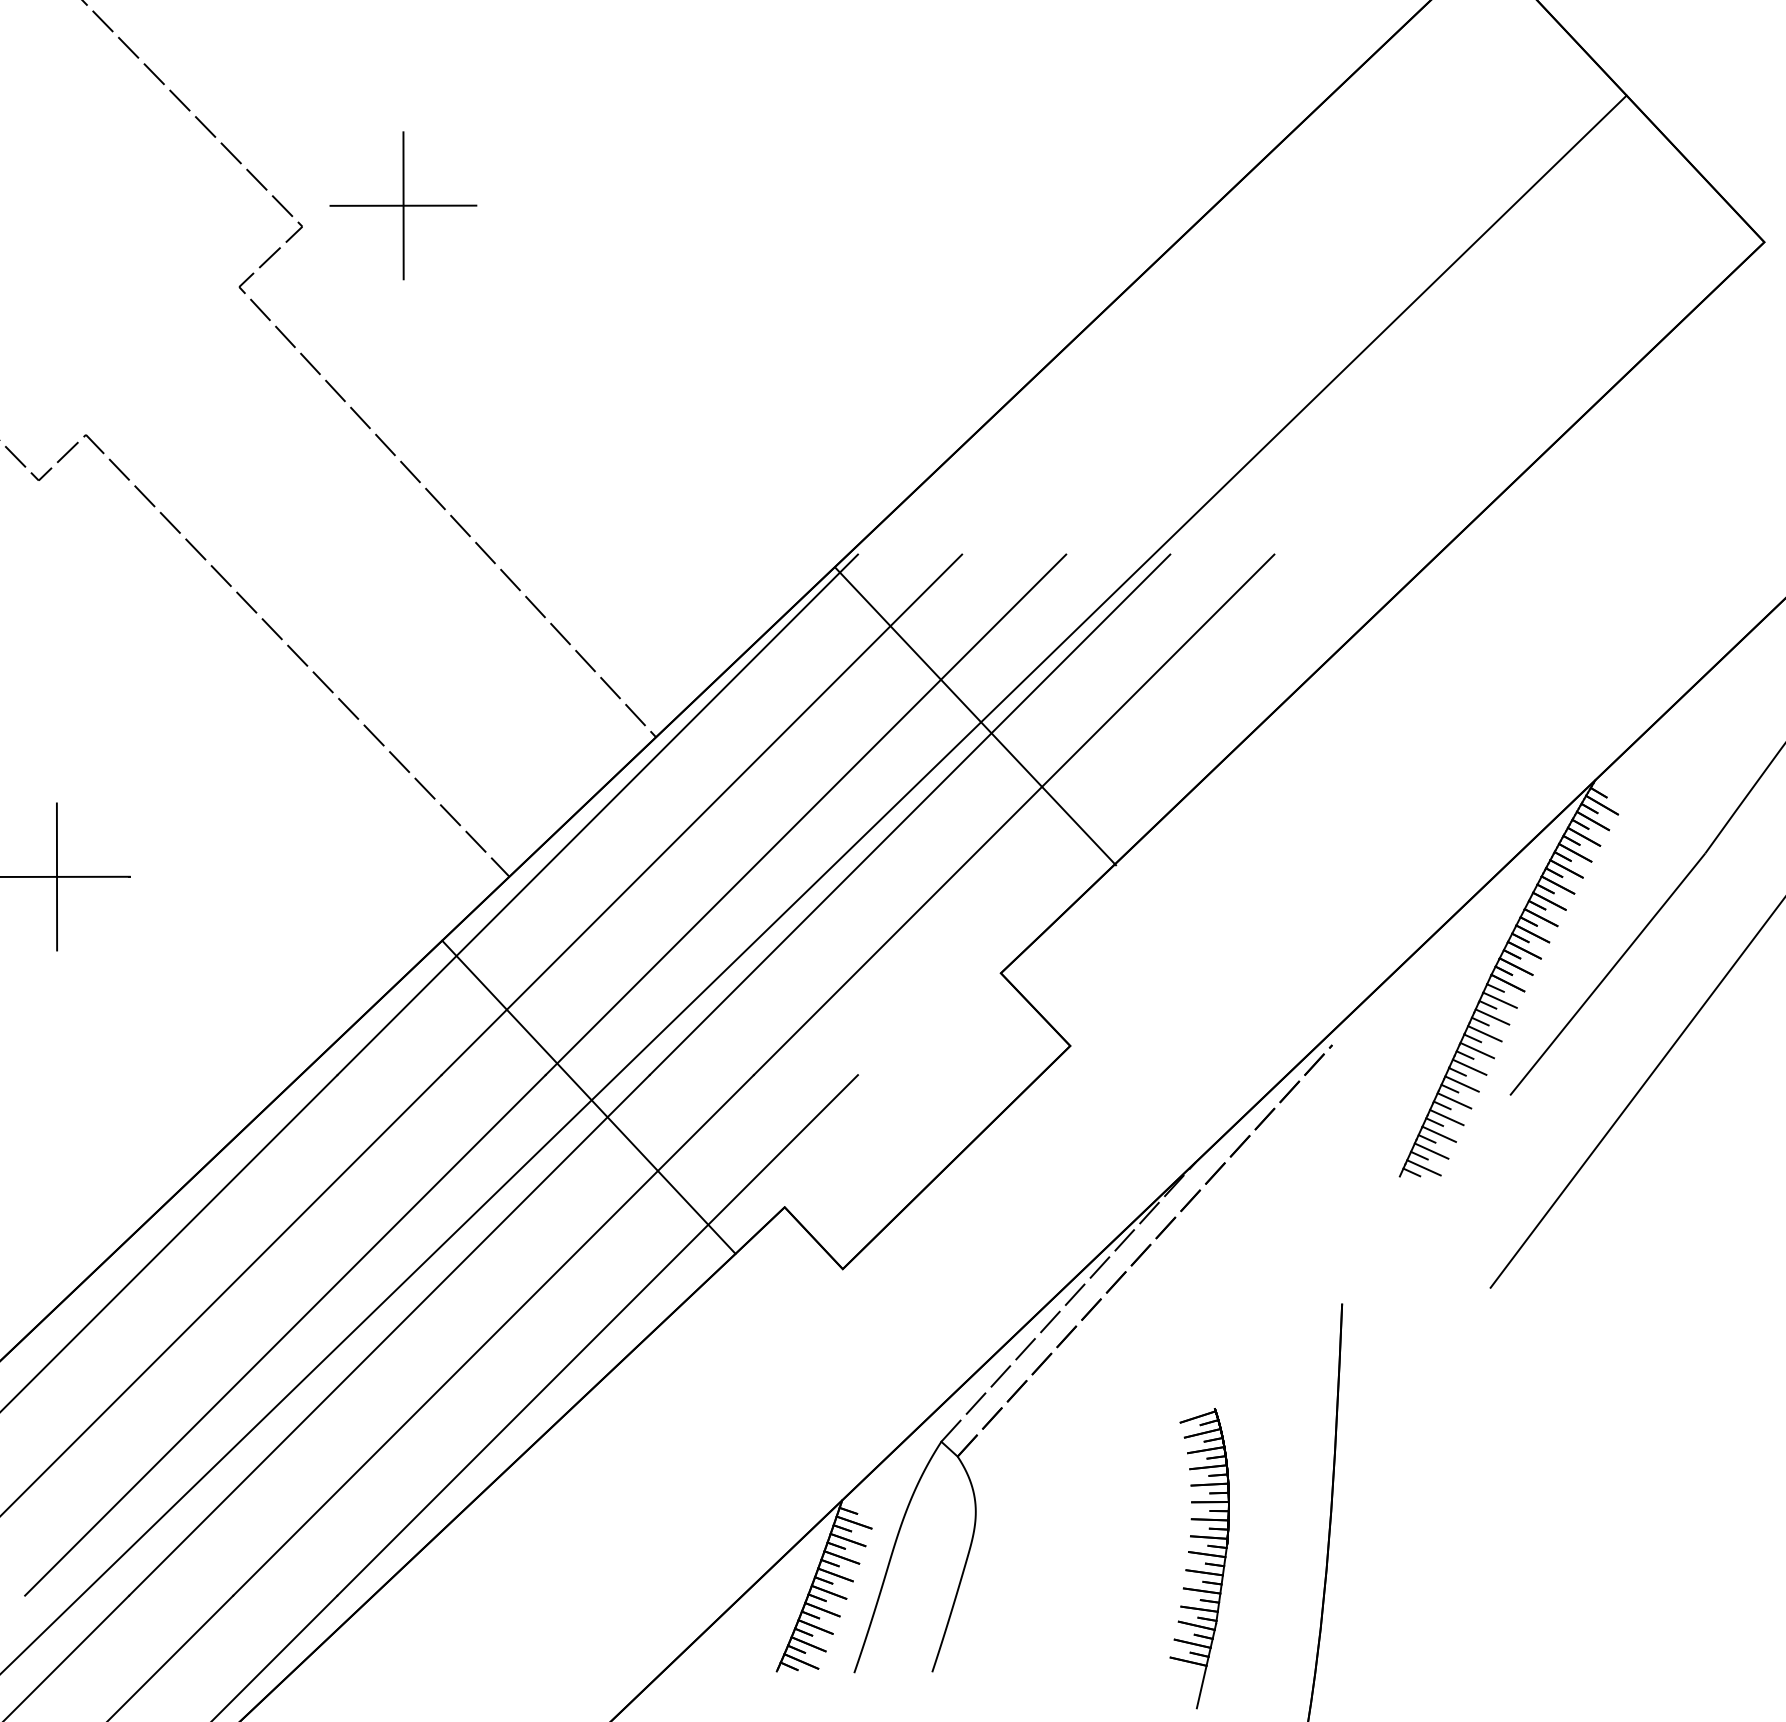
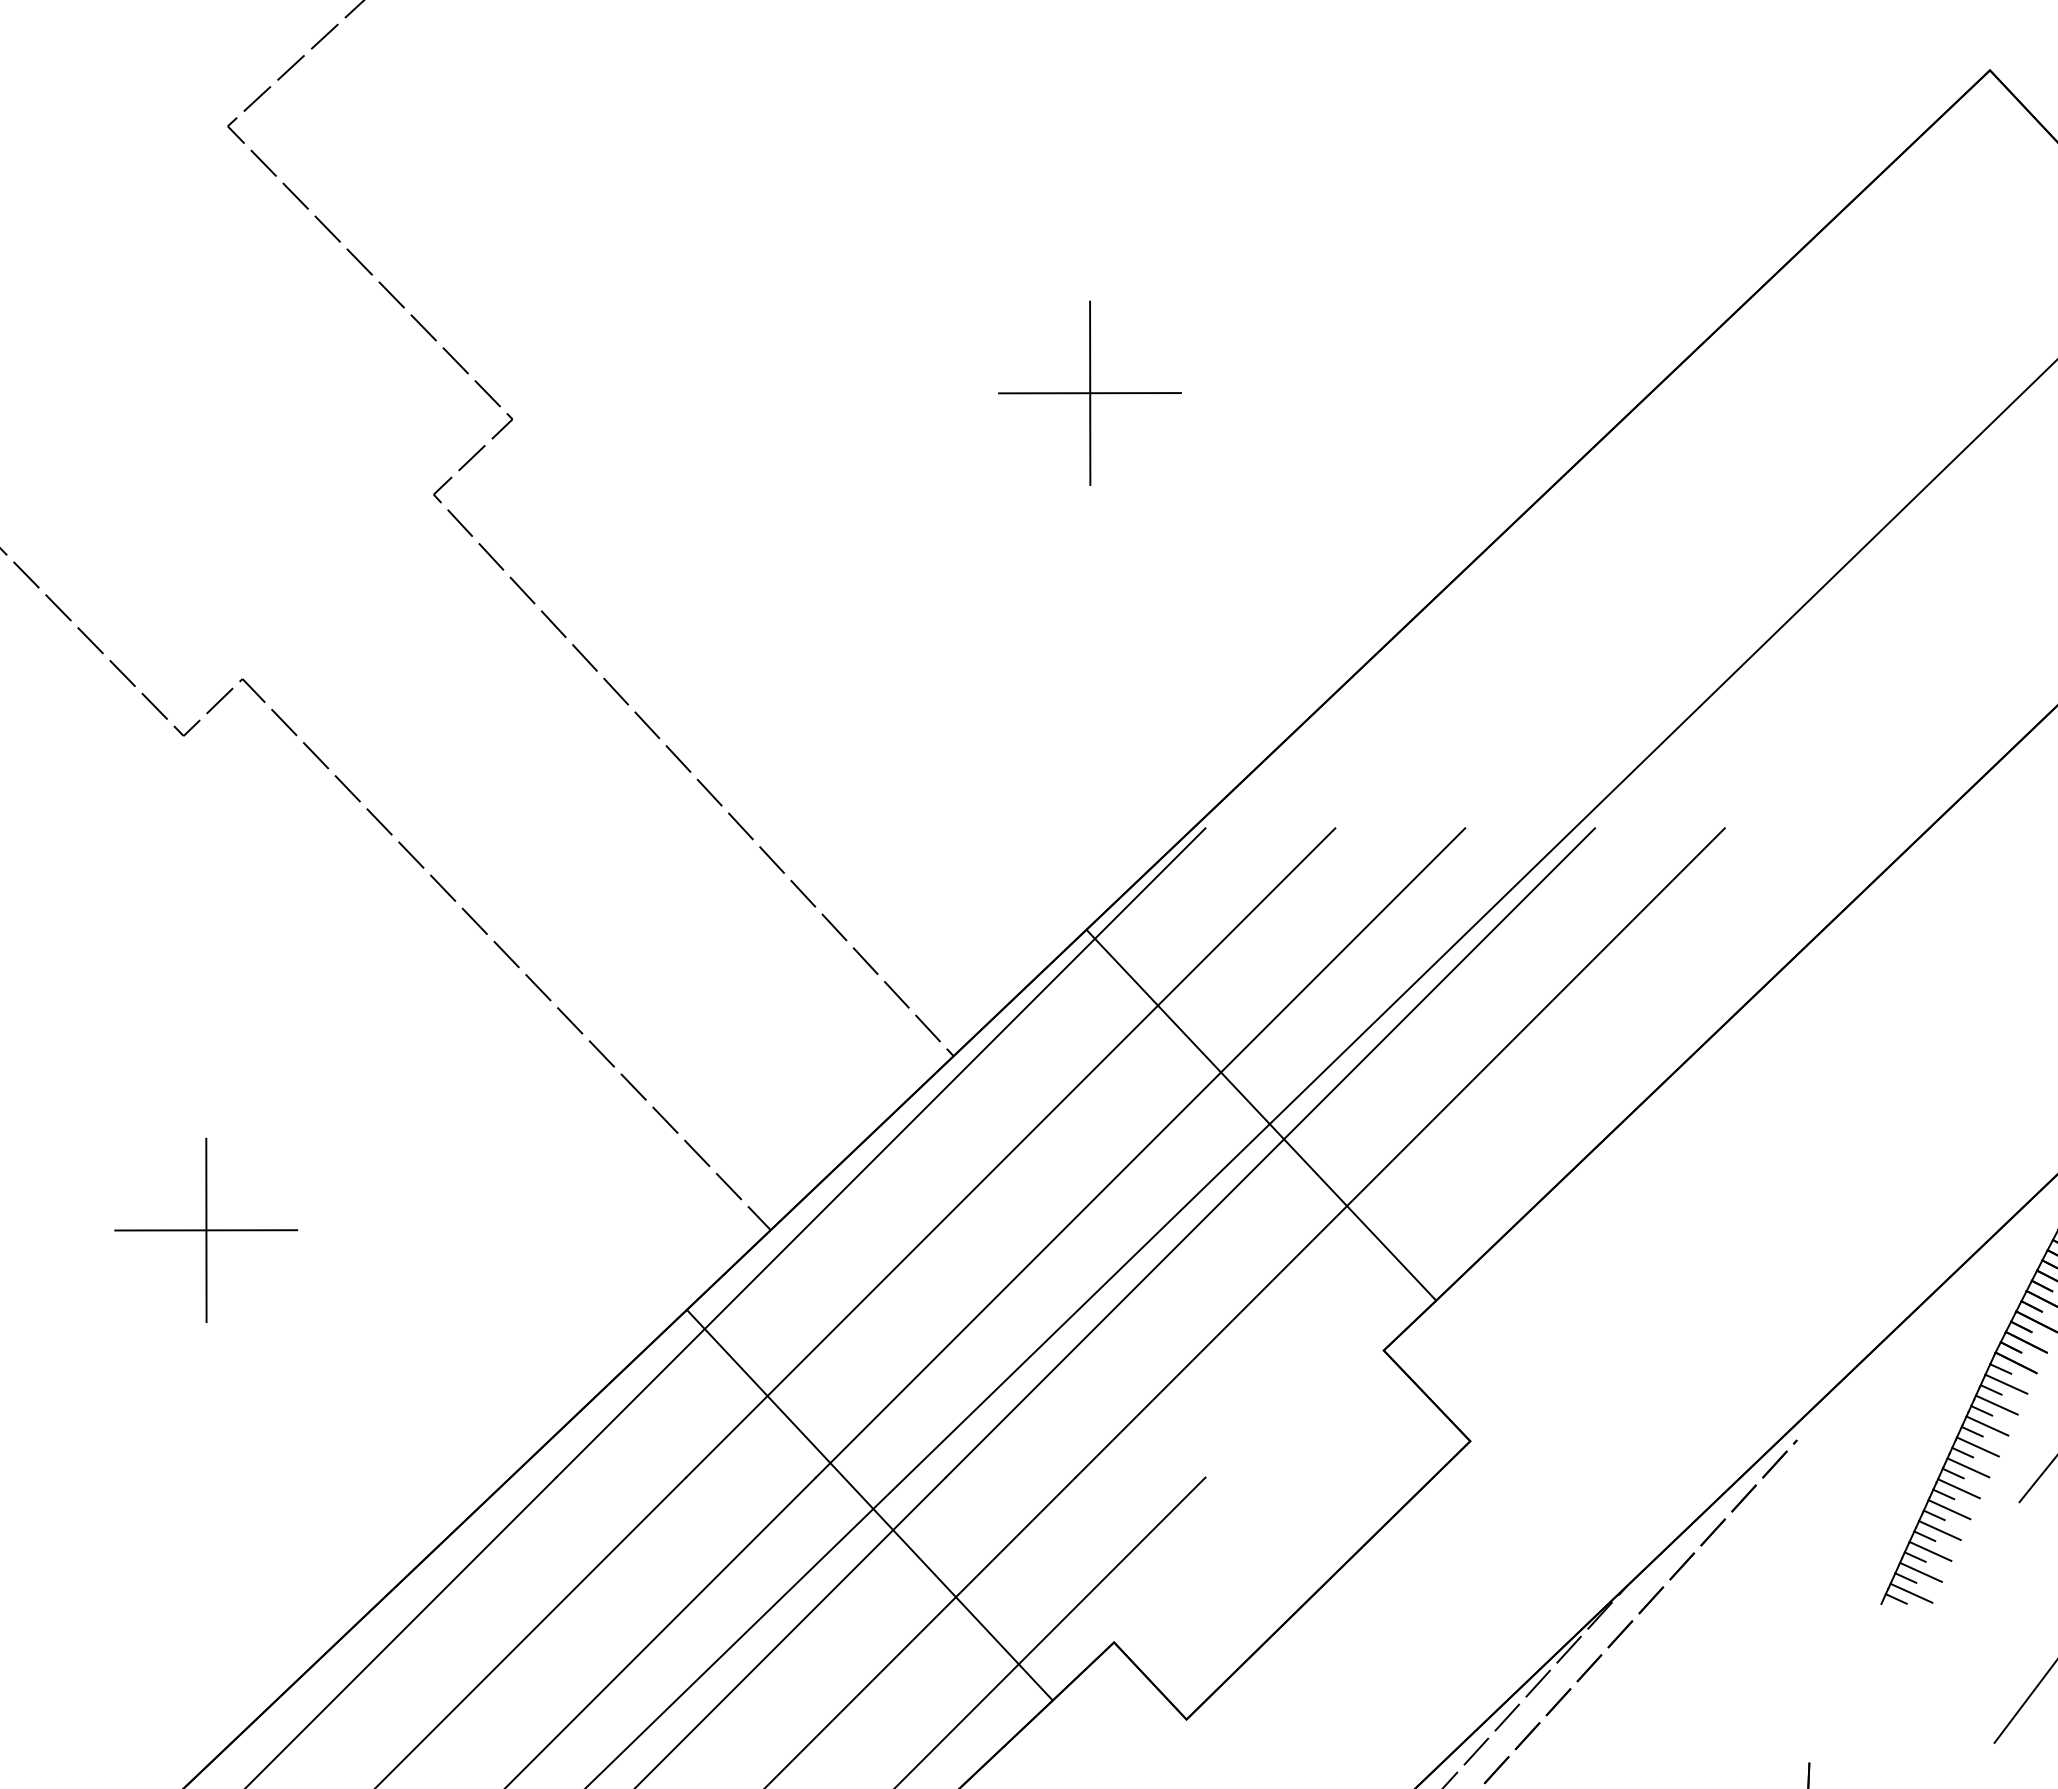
part: (403, 205) -> (1090, 392), moved
line: (975, 716) -> (1261, 1115), moved

